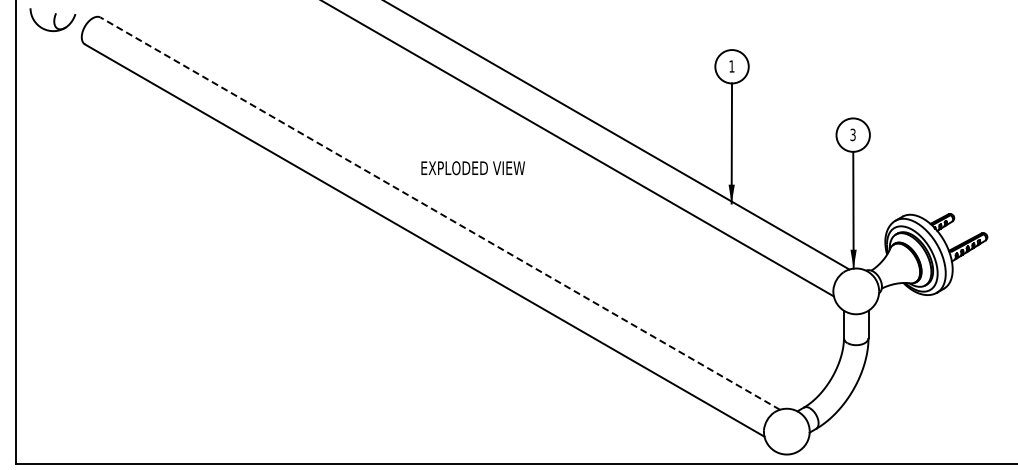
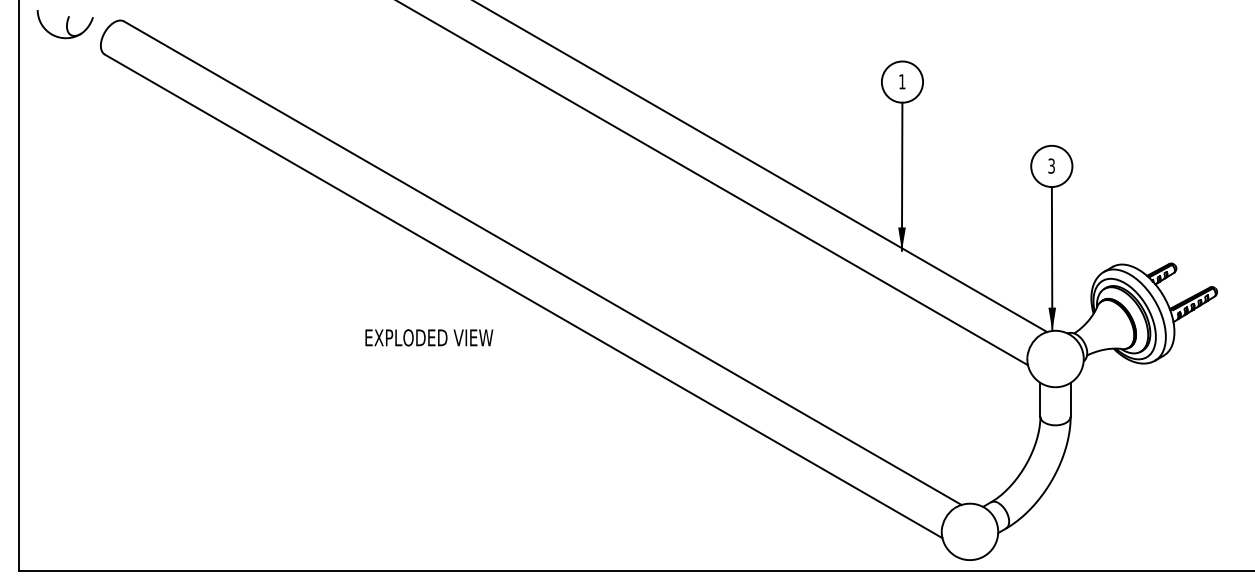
text: (472, 168) -> (428, 338), moved
line: (439, 213) -> (541, 262), dashed -> solid

